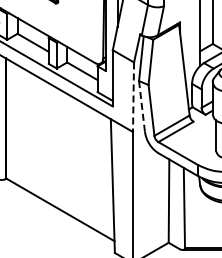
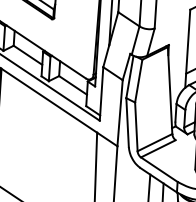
line: (133, 97) -> (120, 113), dashed -> solid
line: (142, 106) -> (128, 122), dashed -> solid

